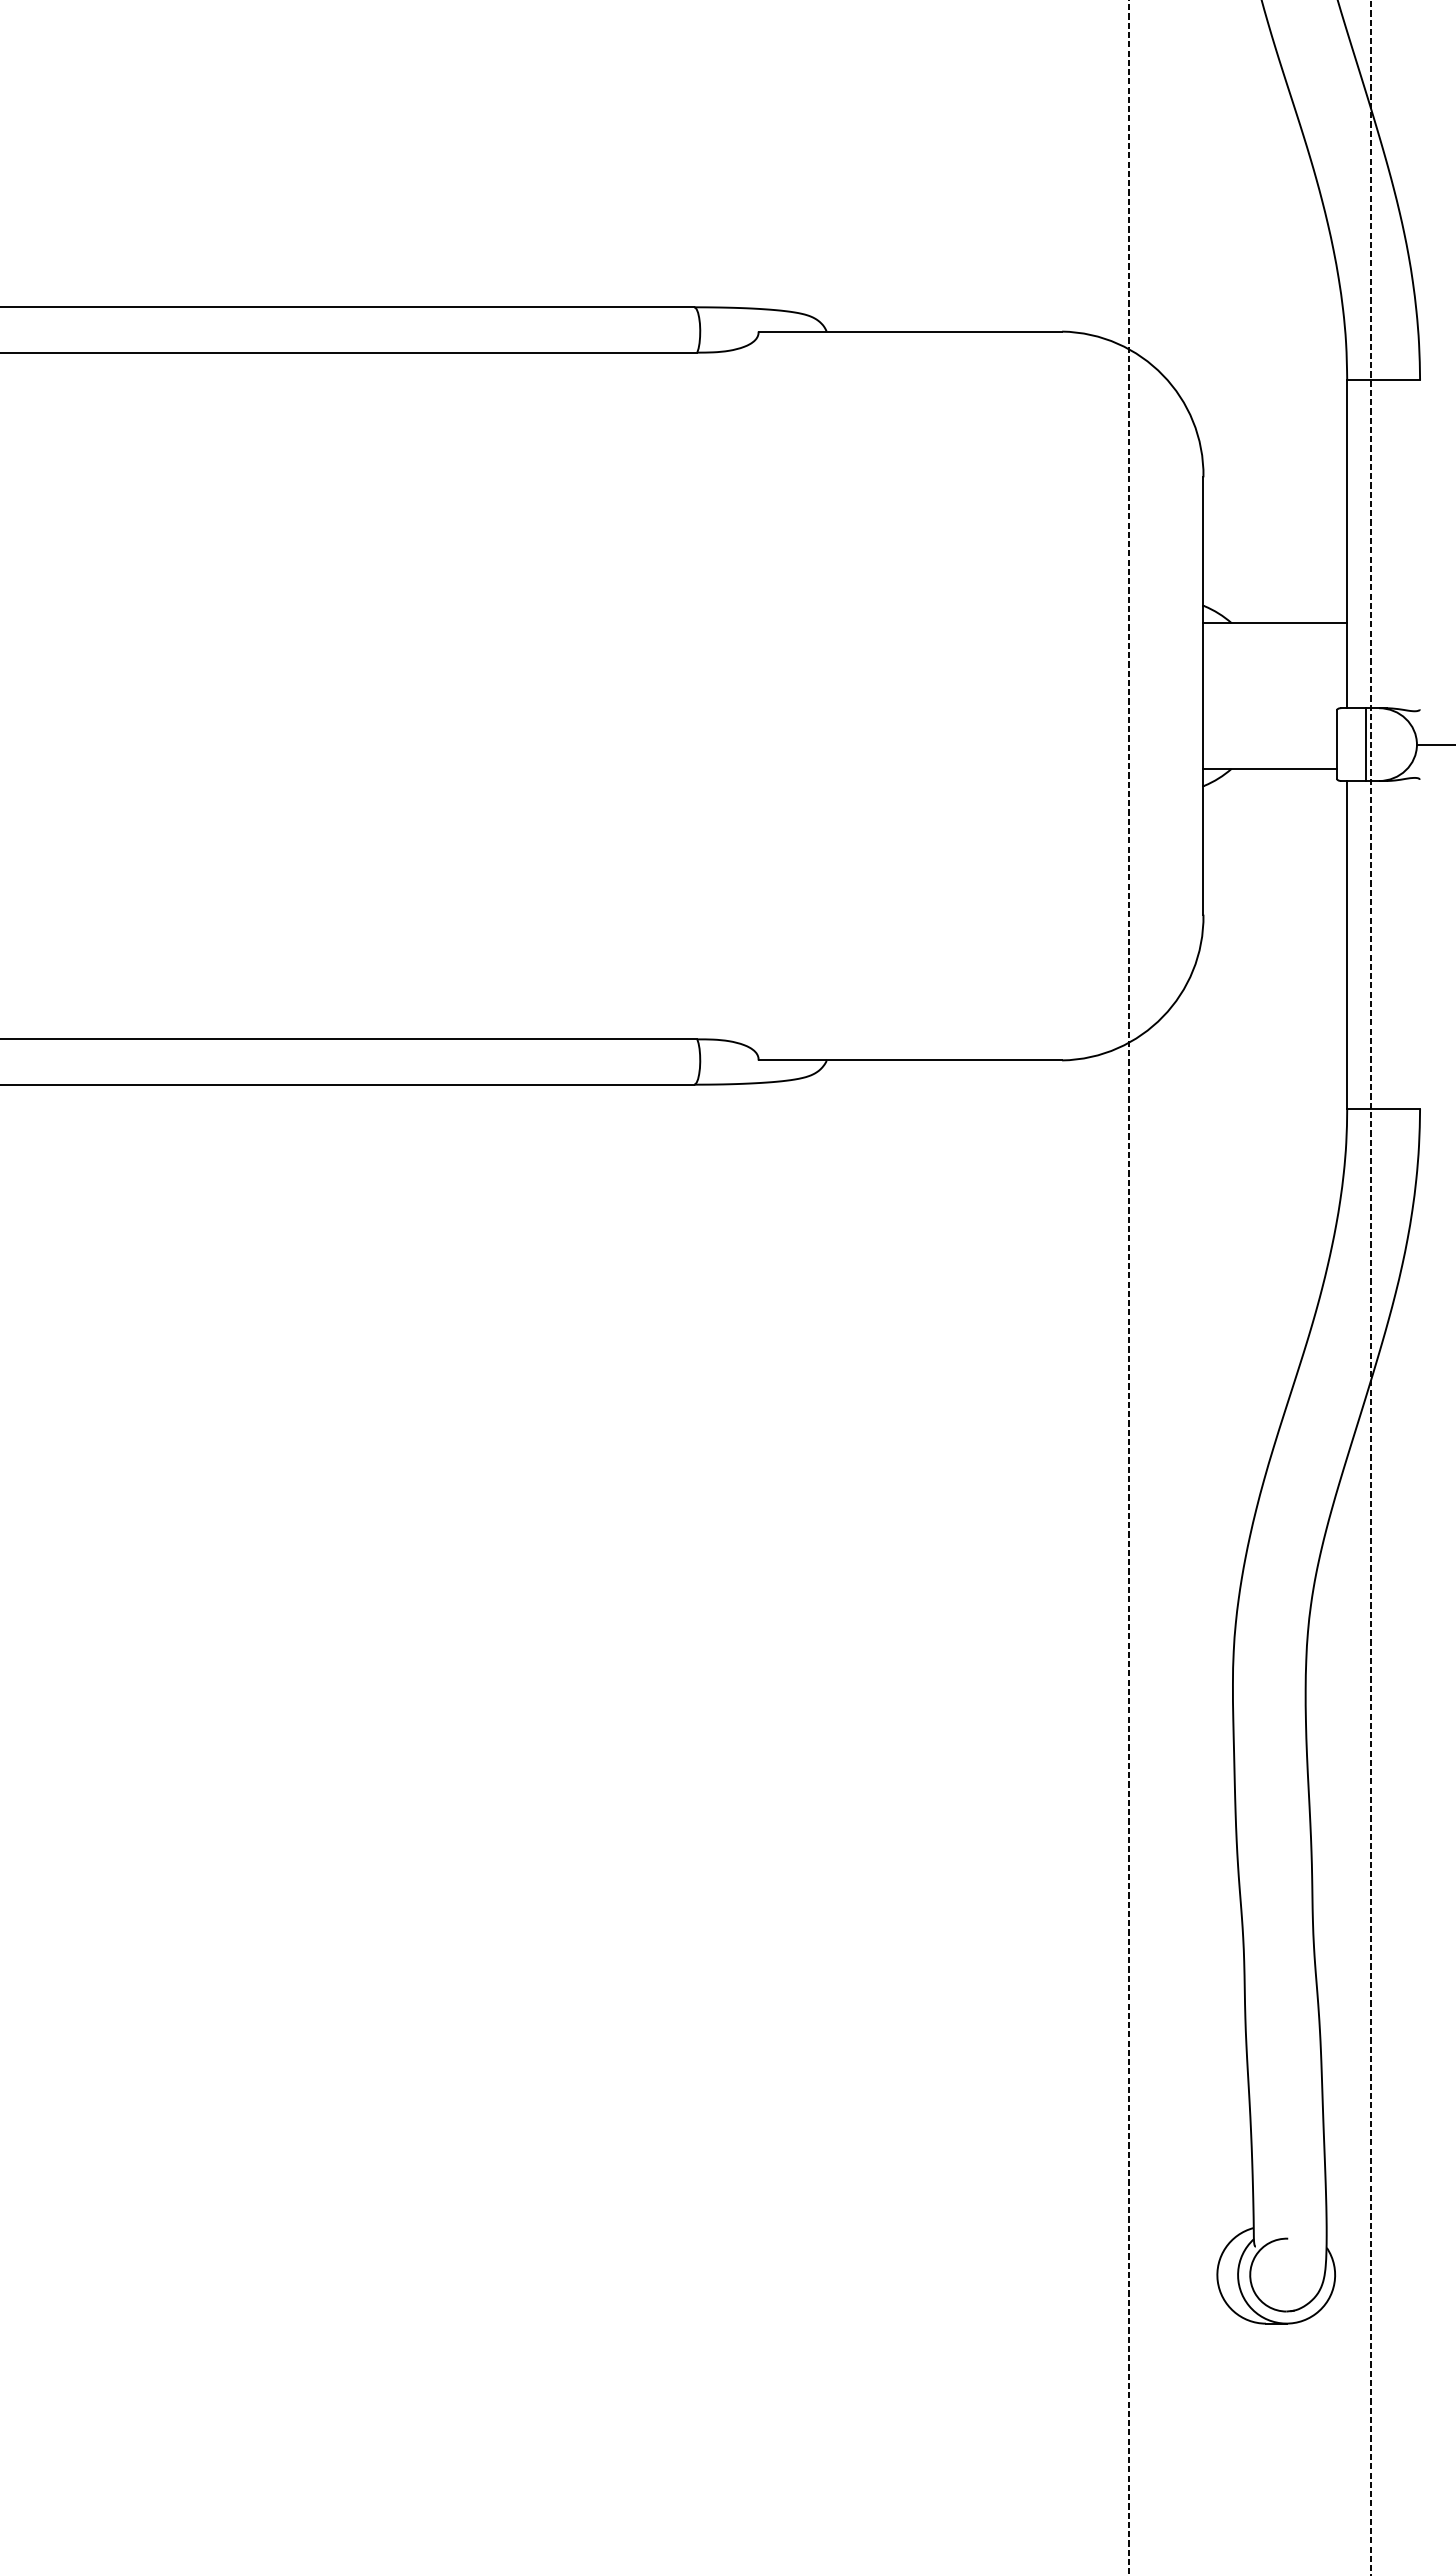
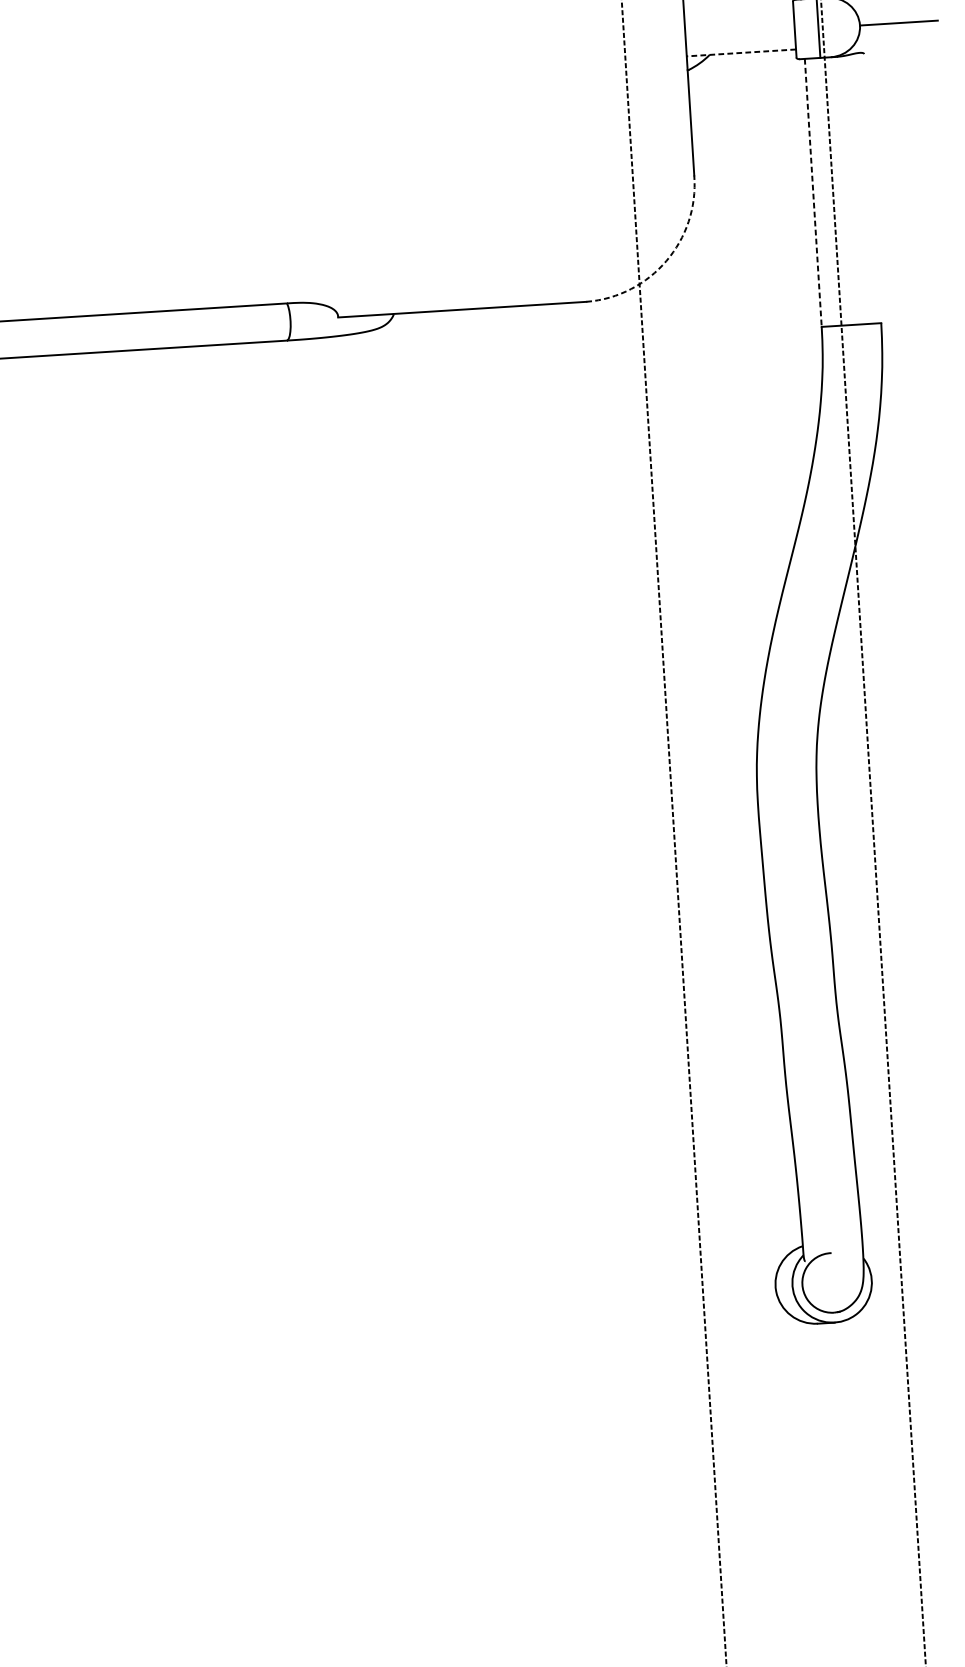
line: (1270, 768) -> (741, 52), solid -> dashed
line: (1347, 945) -> (813, 193), solid -> dashed
arc: (1162, 1016) -> (666, 260), solid -> dashed

